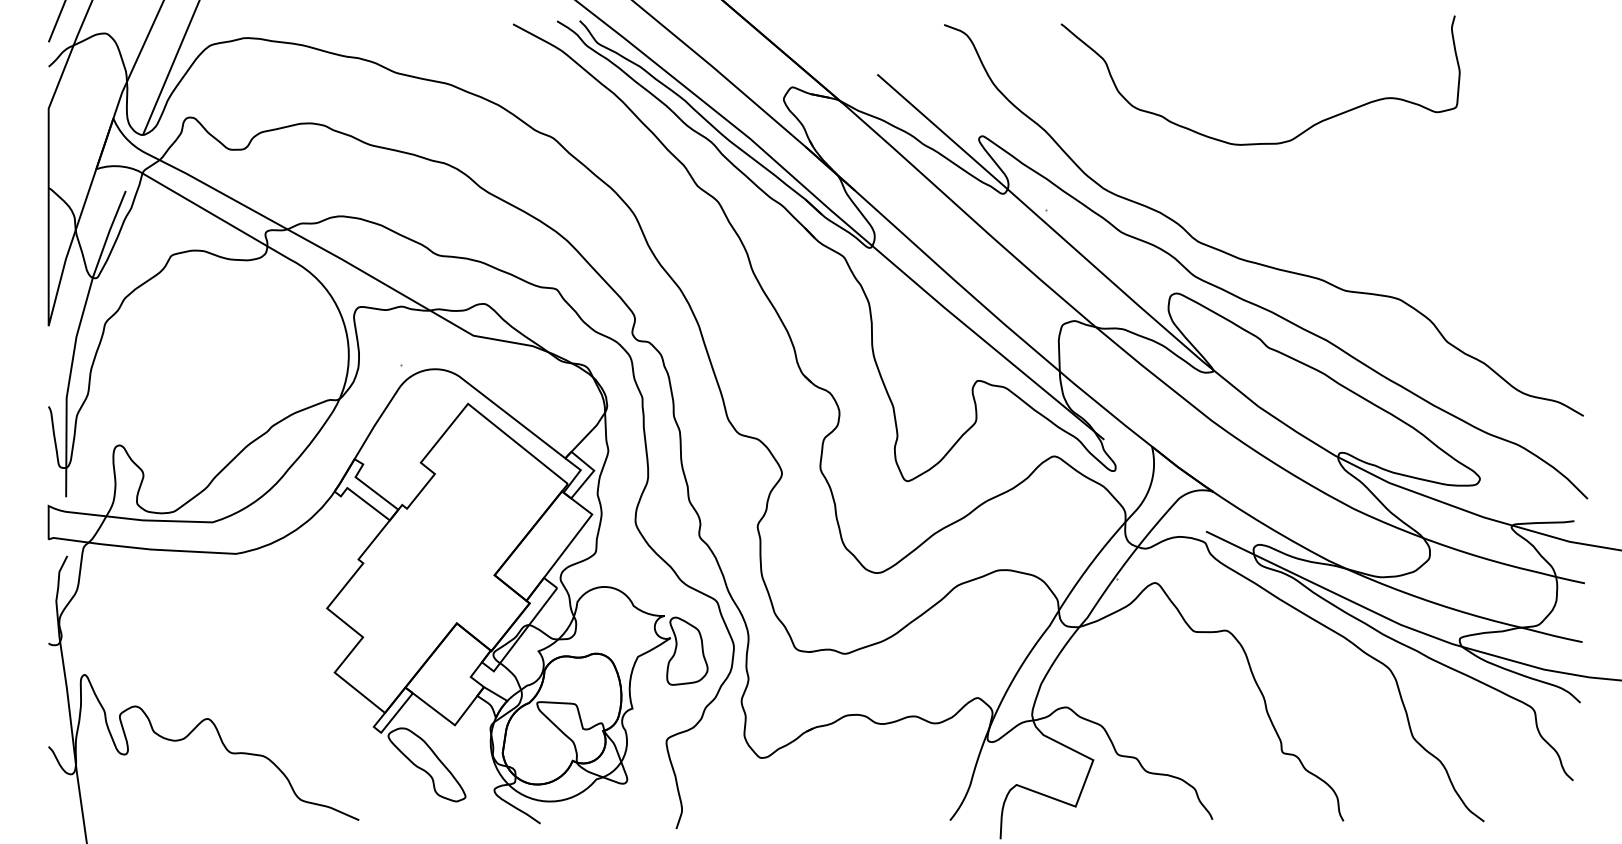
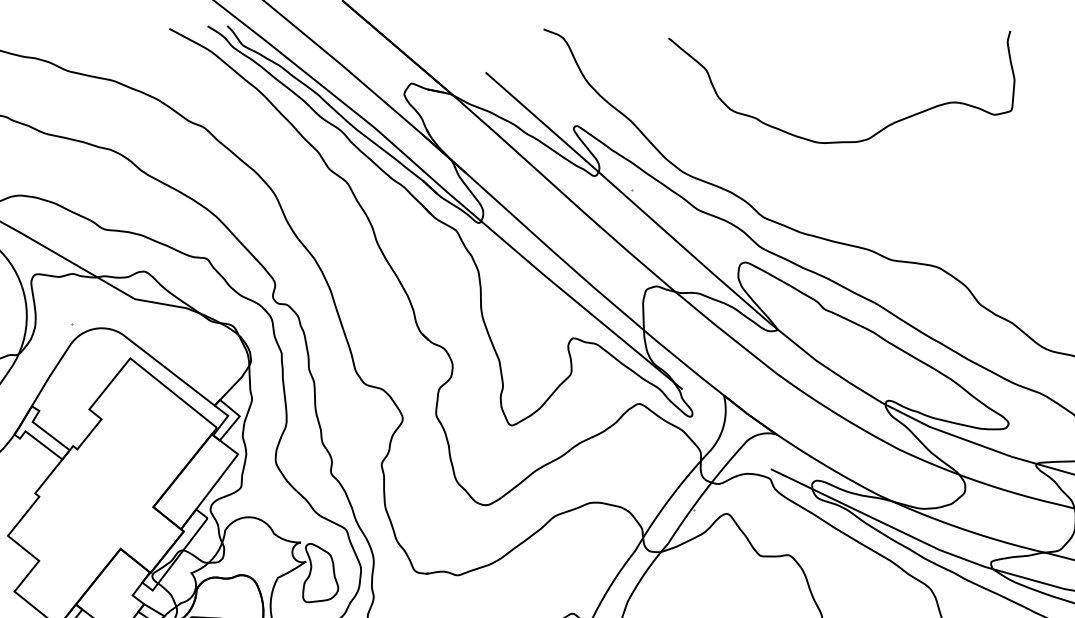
curve: (1268, 142) -> (848, 141), moved

